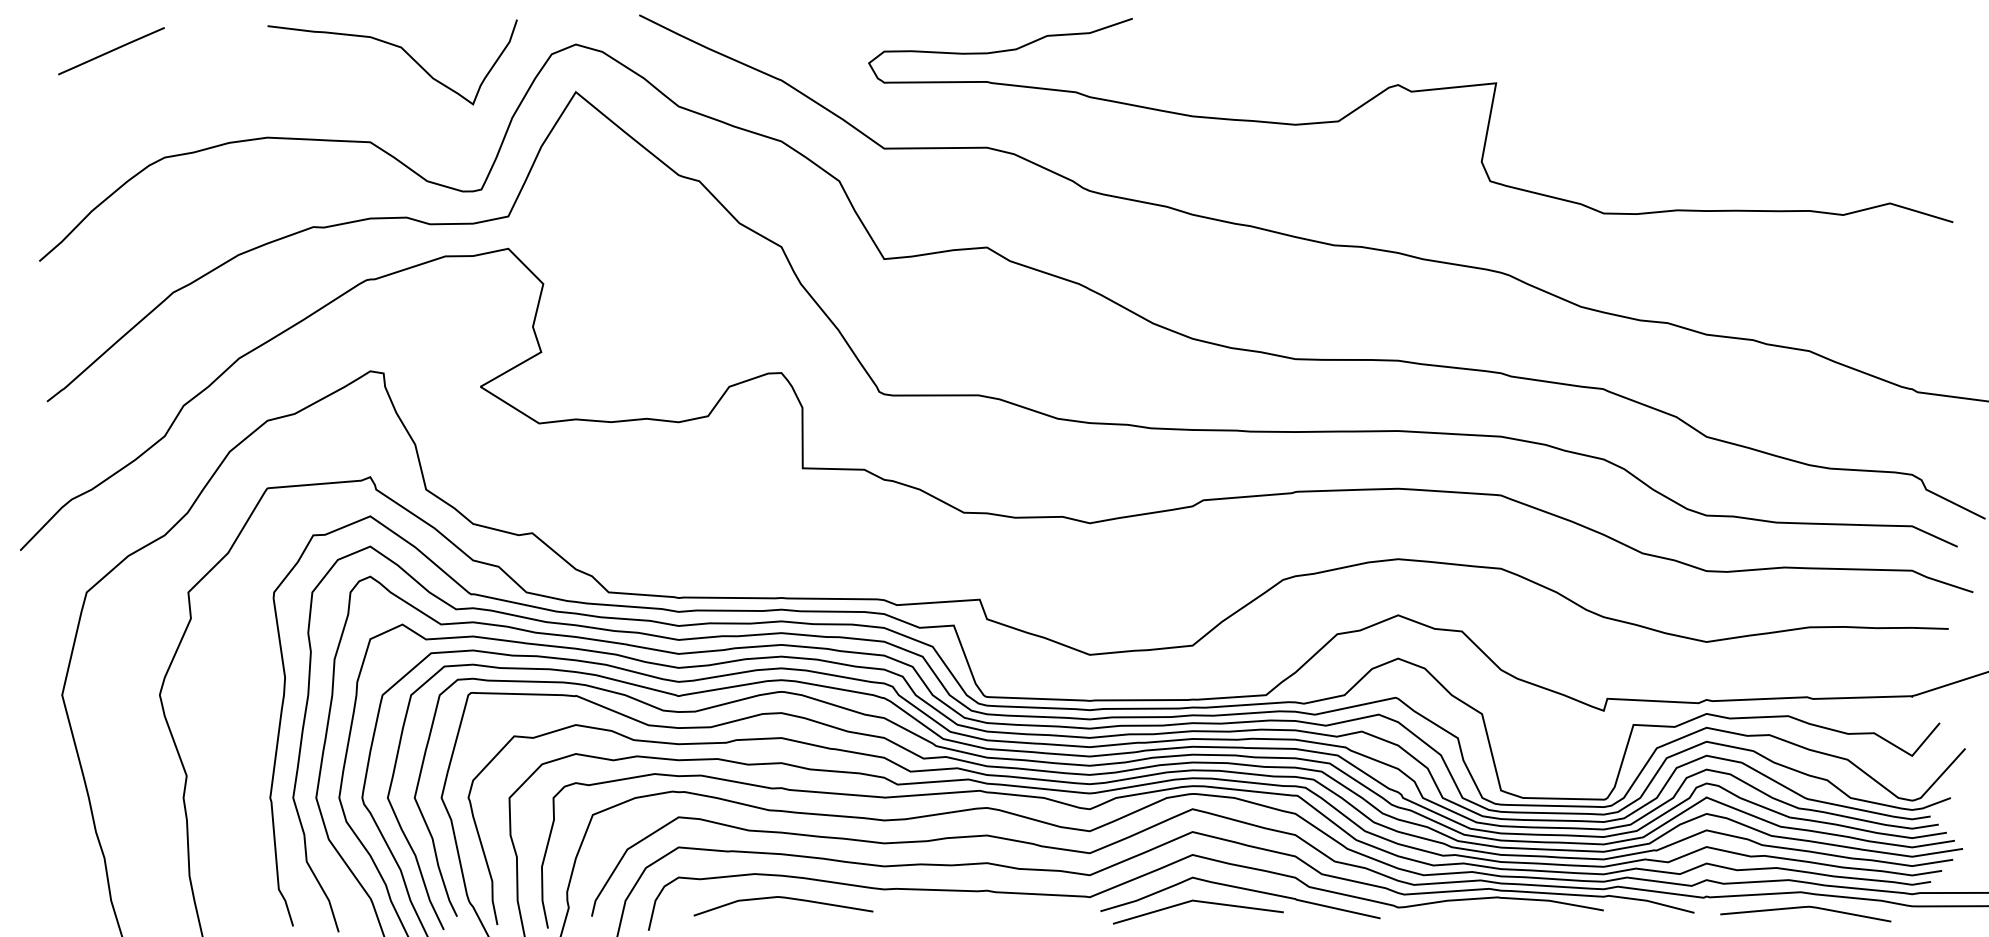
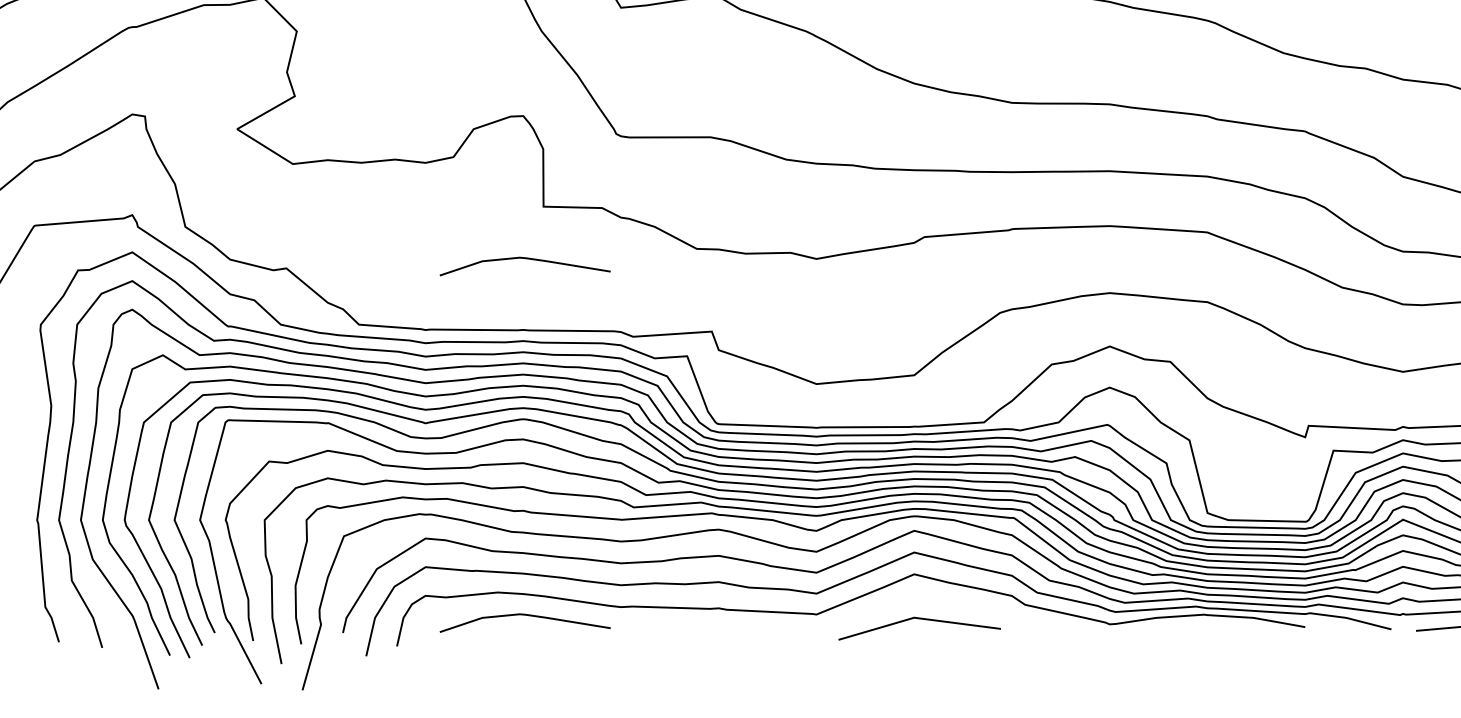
curve: (783, 523) -> (525, 259), added
curve: (1241, 889) -> (960, 607), removed

